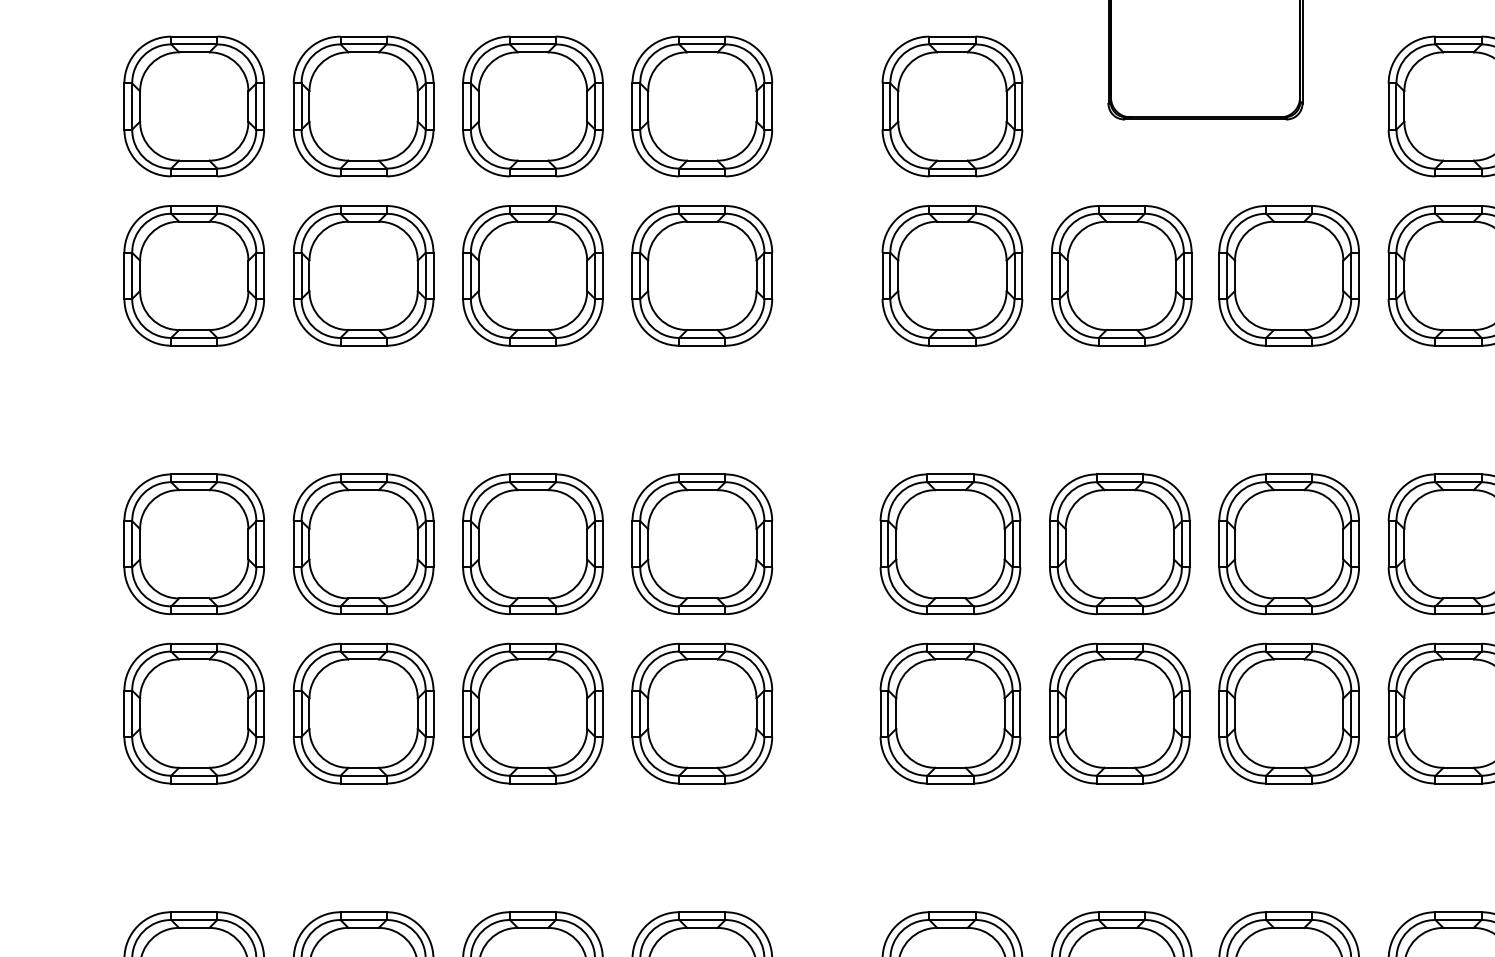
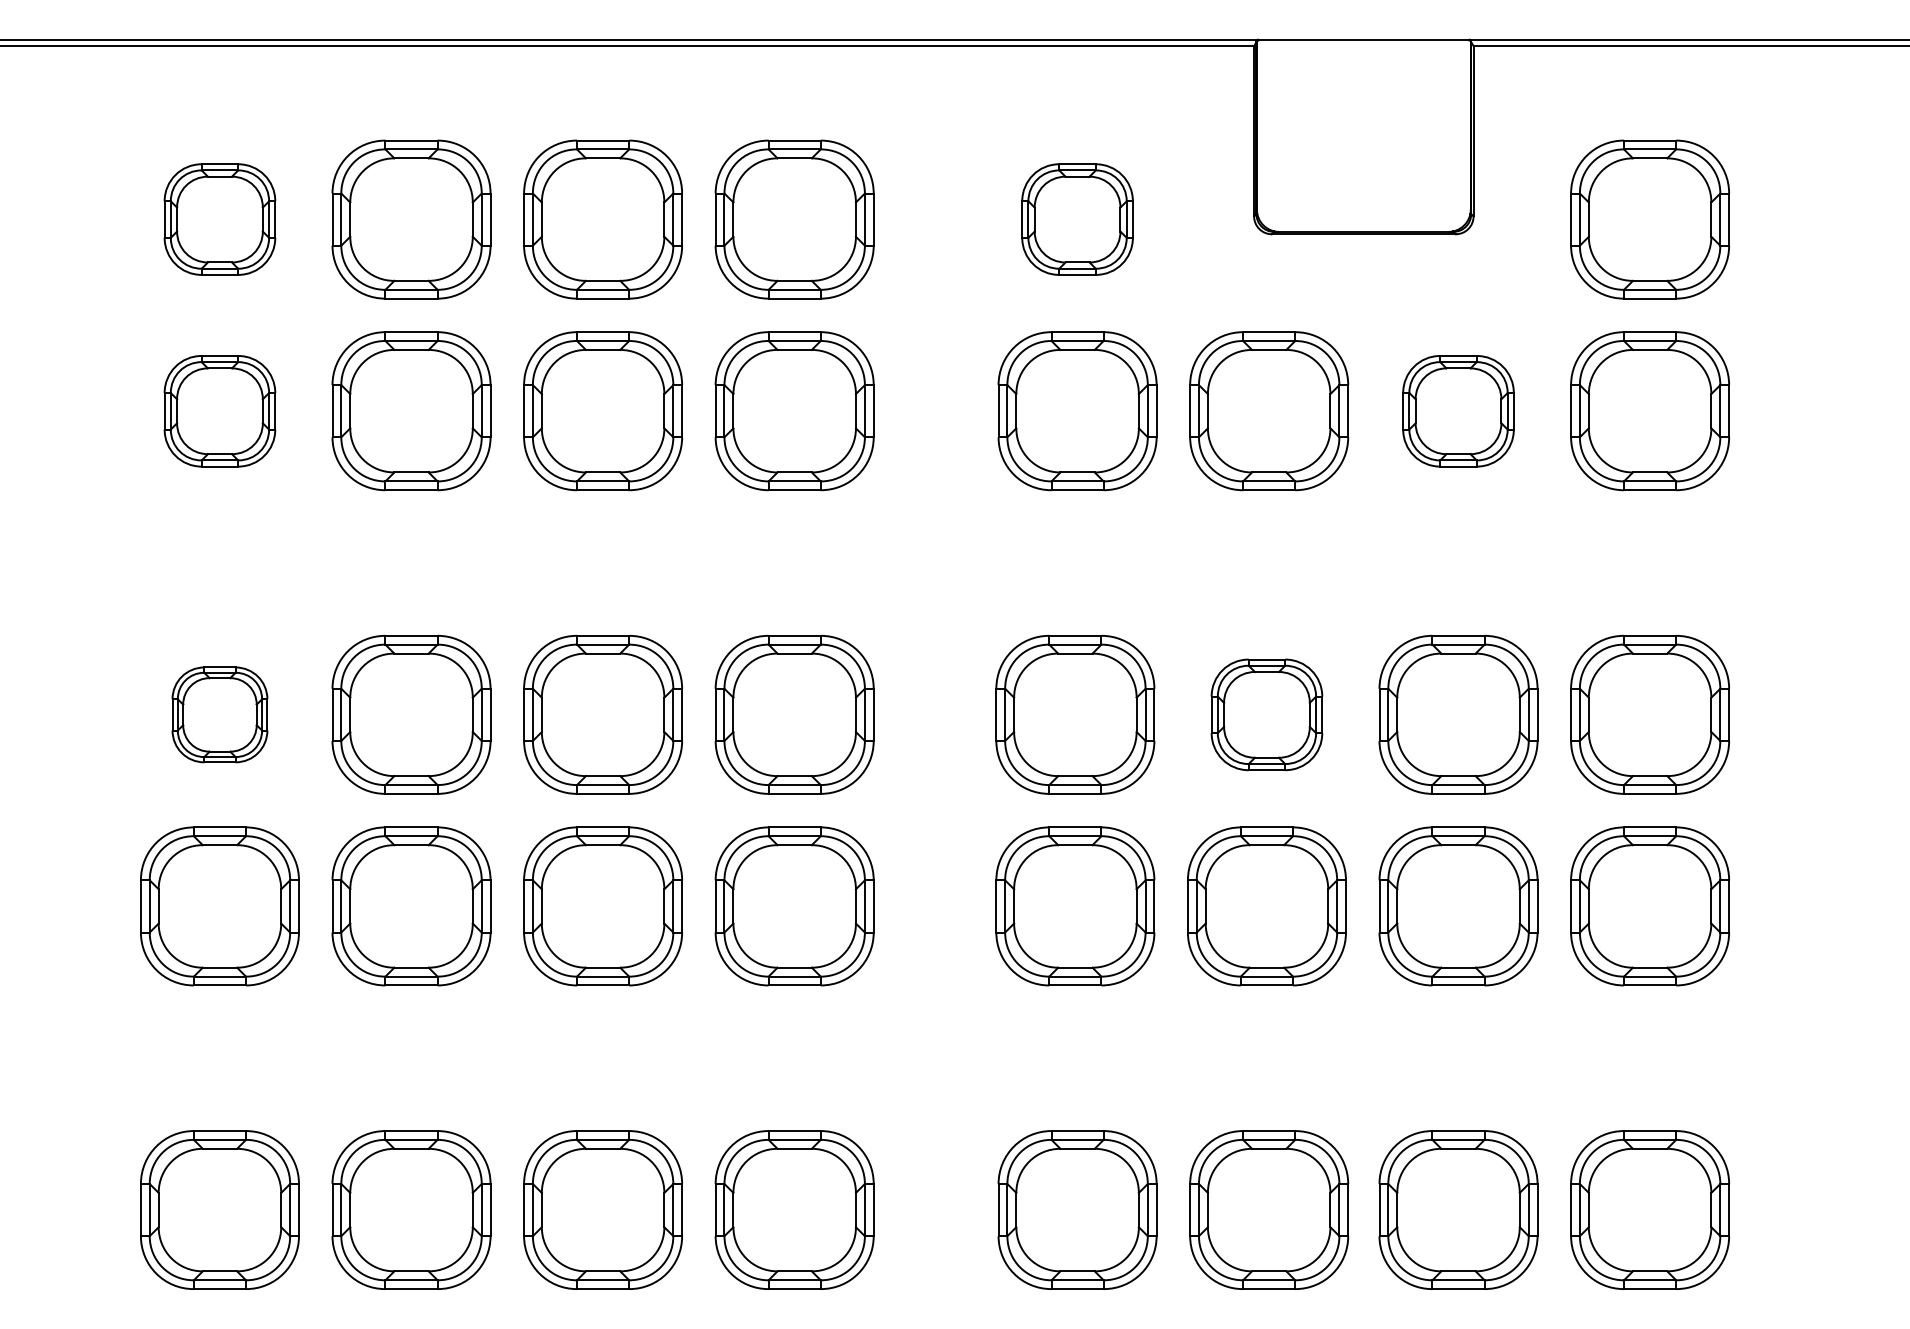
part: (193, 106) -> (219, 219), size x0.7
part: (952, 106) -> (1077, 219), size x0.7
part: (193, 276) -> (219, 411), size x0.7
part: (1289, 276) -> (1458, 411), size x0.7
part: (193, 543) -> (219, 714), size x0.6
part: (1119, 543) -> (1266, 714), size x0.7

